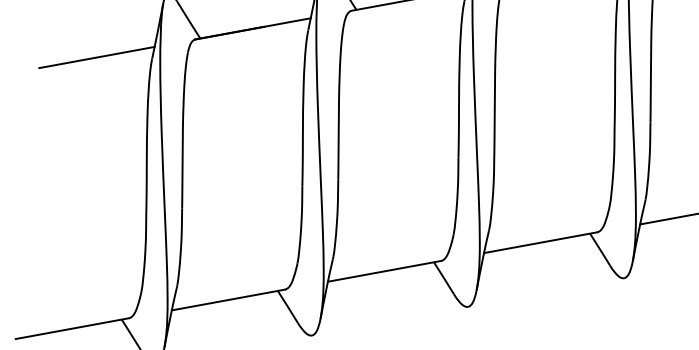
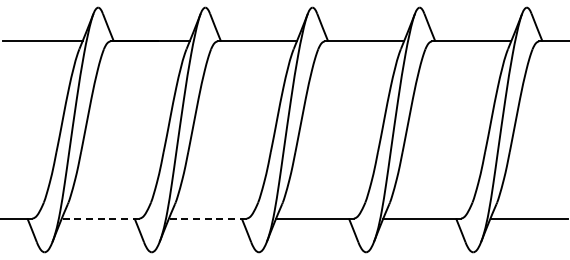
line: (384, 271) -> (207, 218), solid -> dashed
line: (228, 300) -> (100, 218), solid -> dashed

